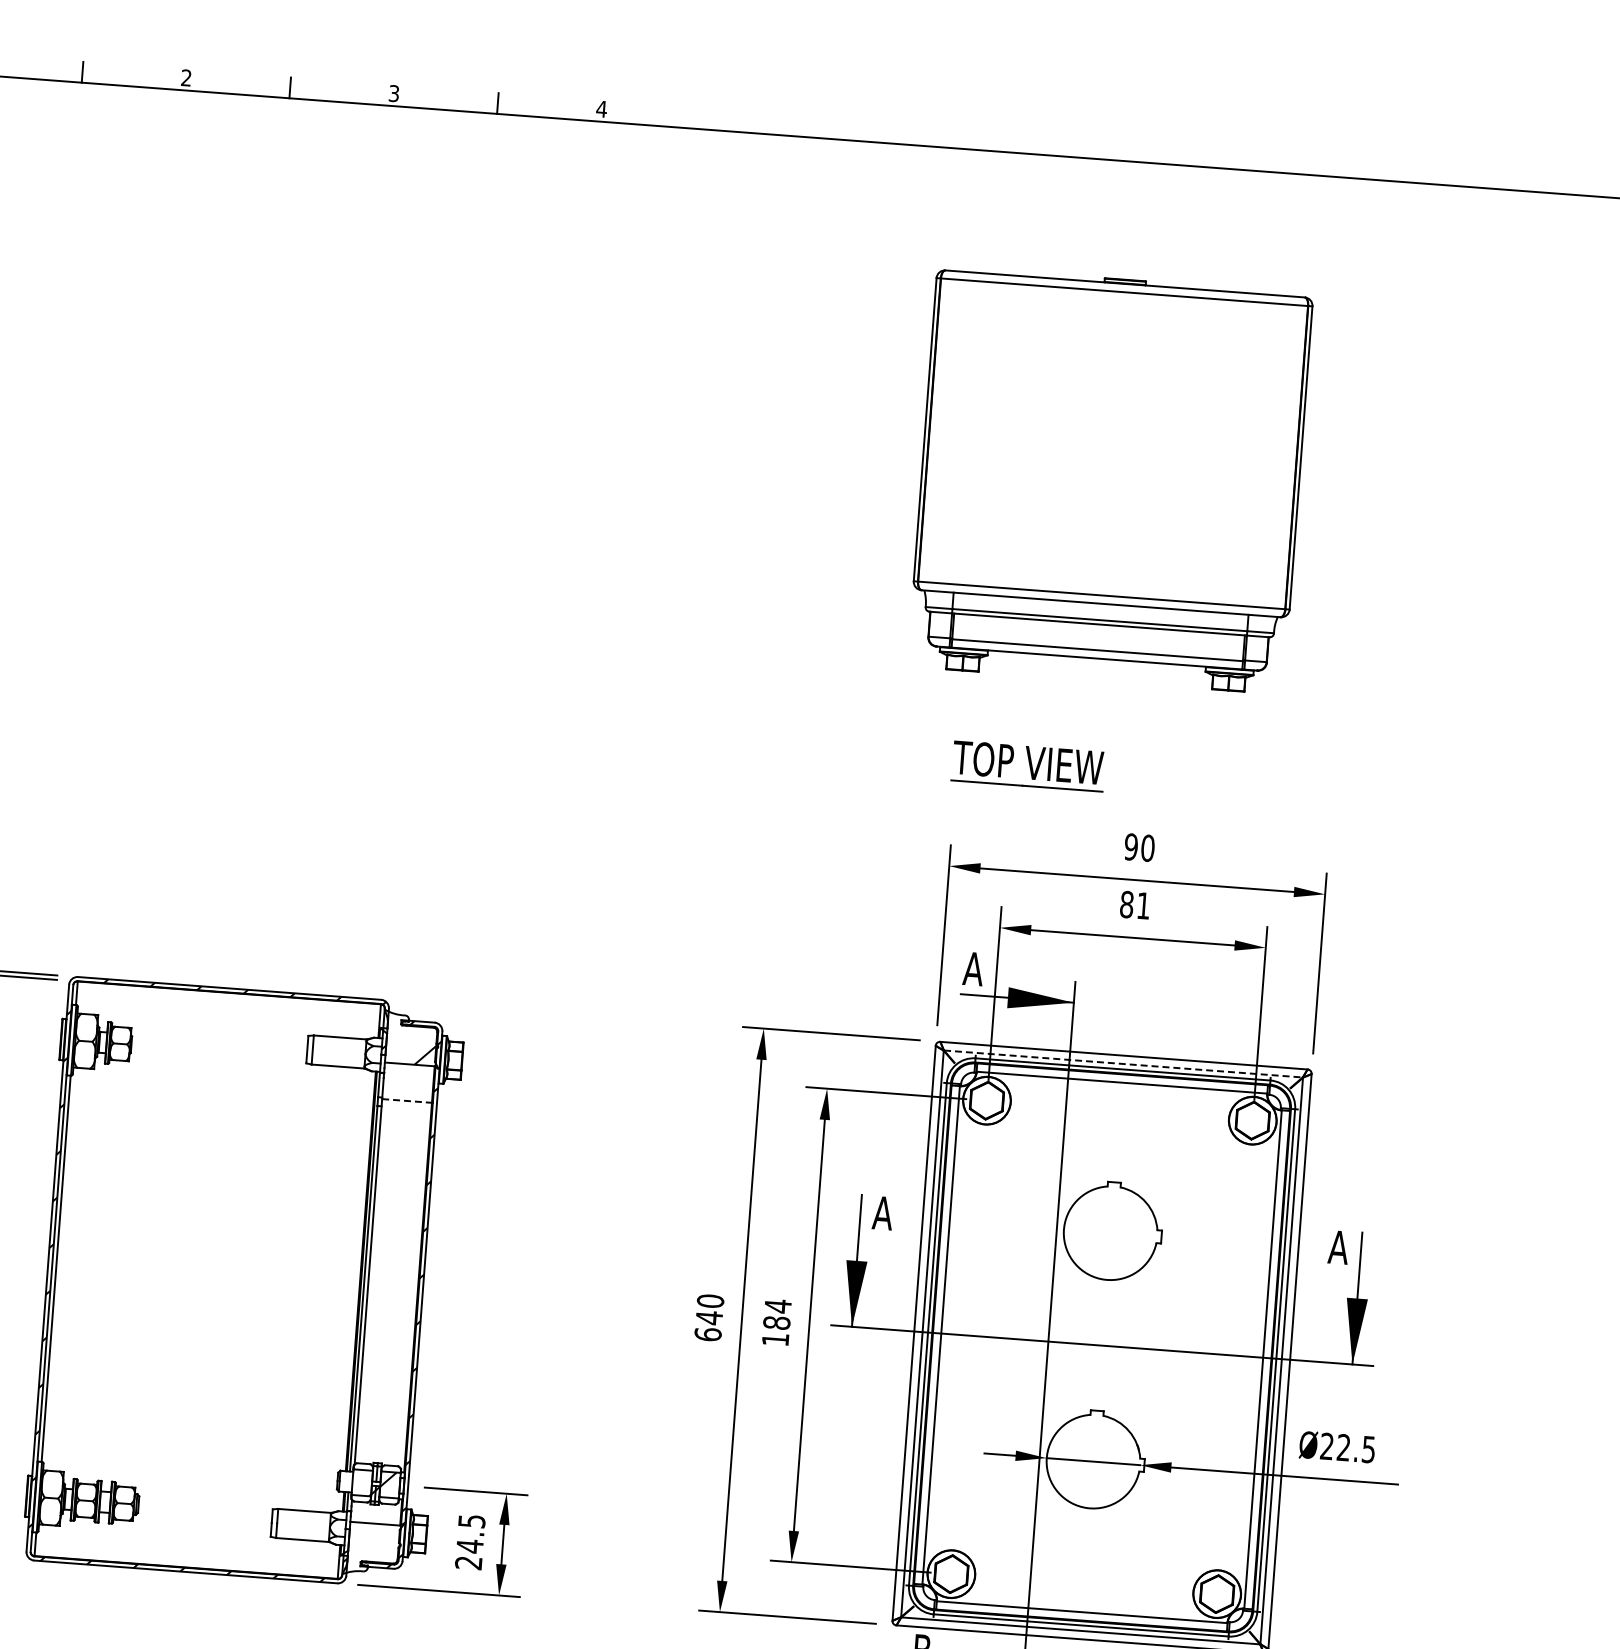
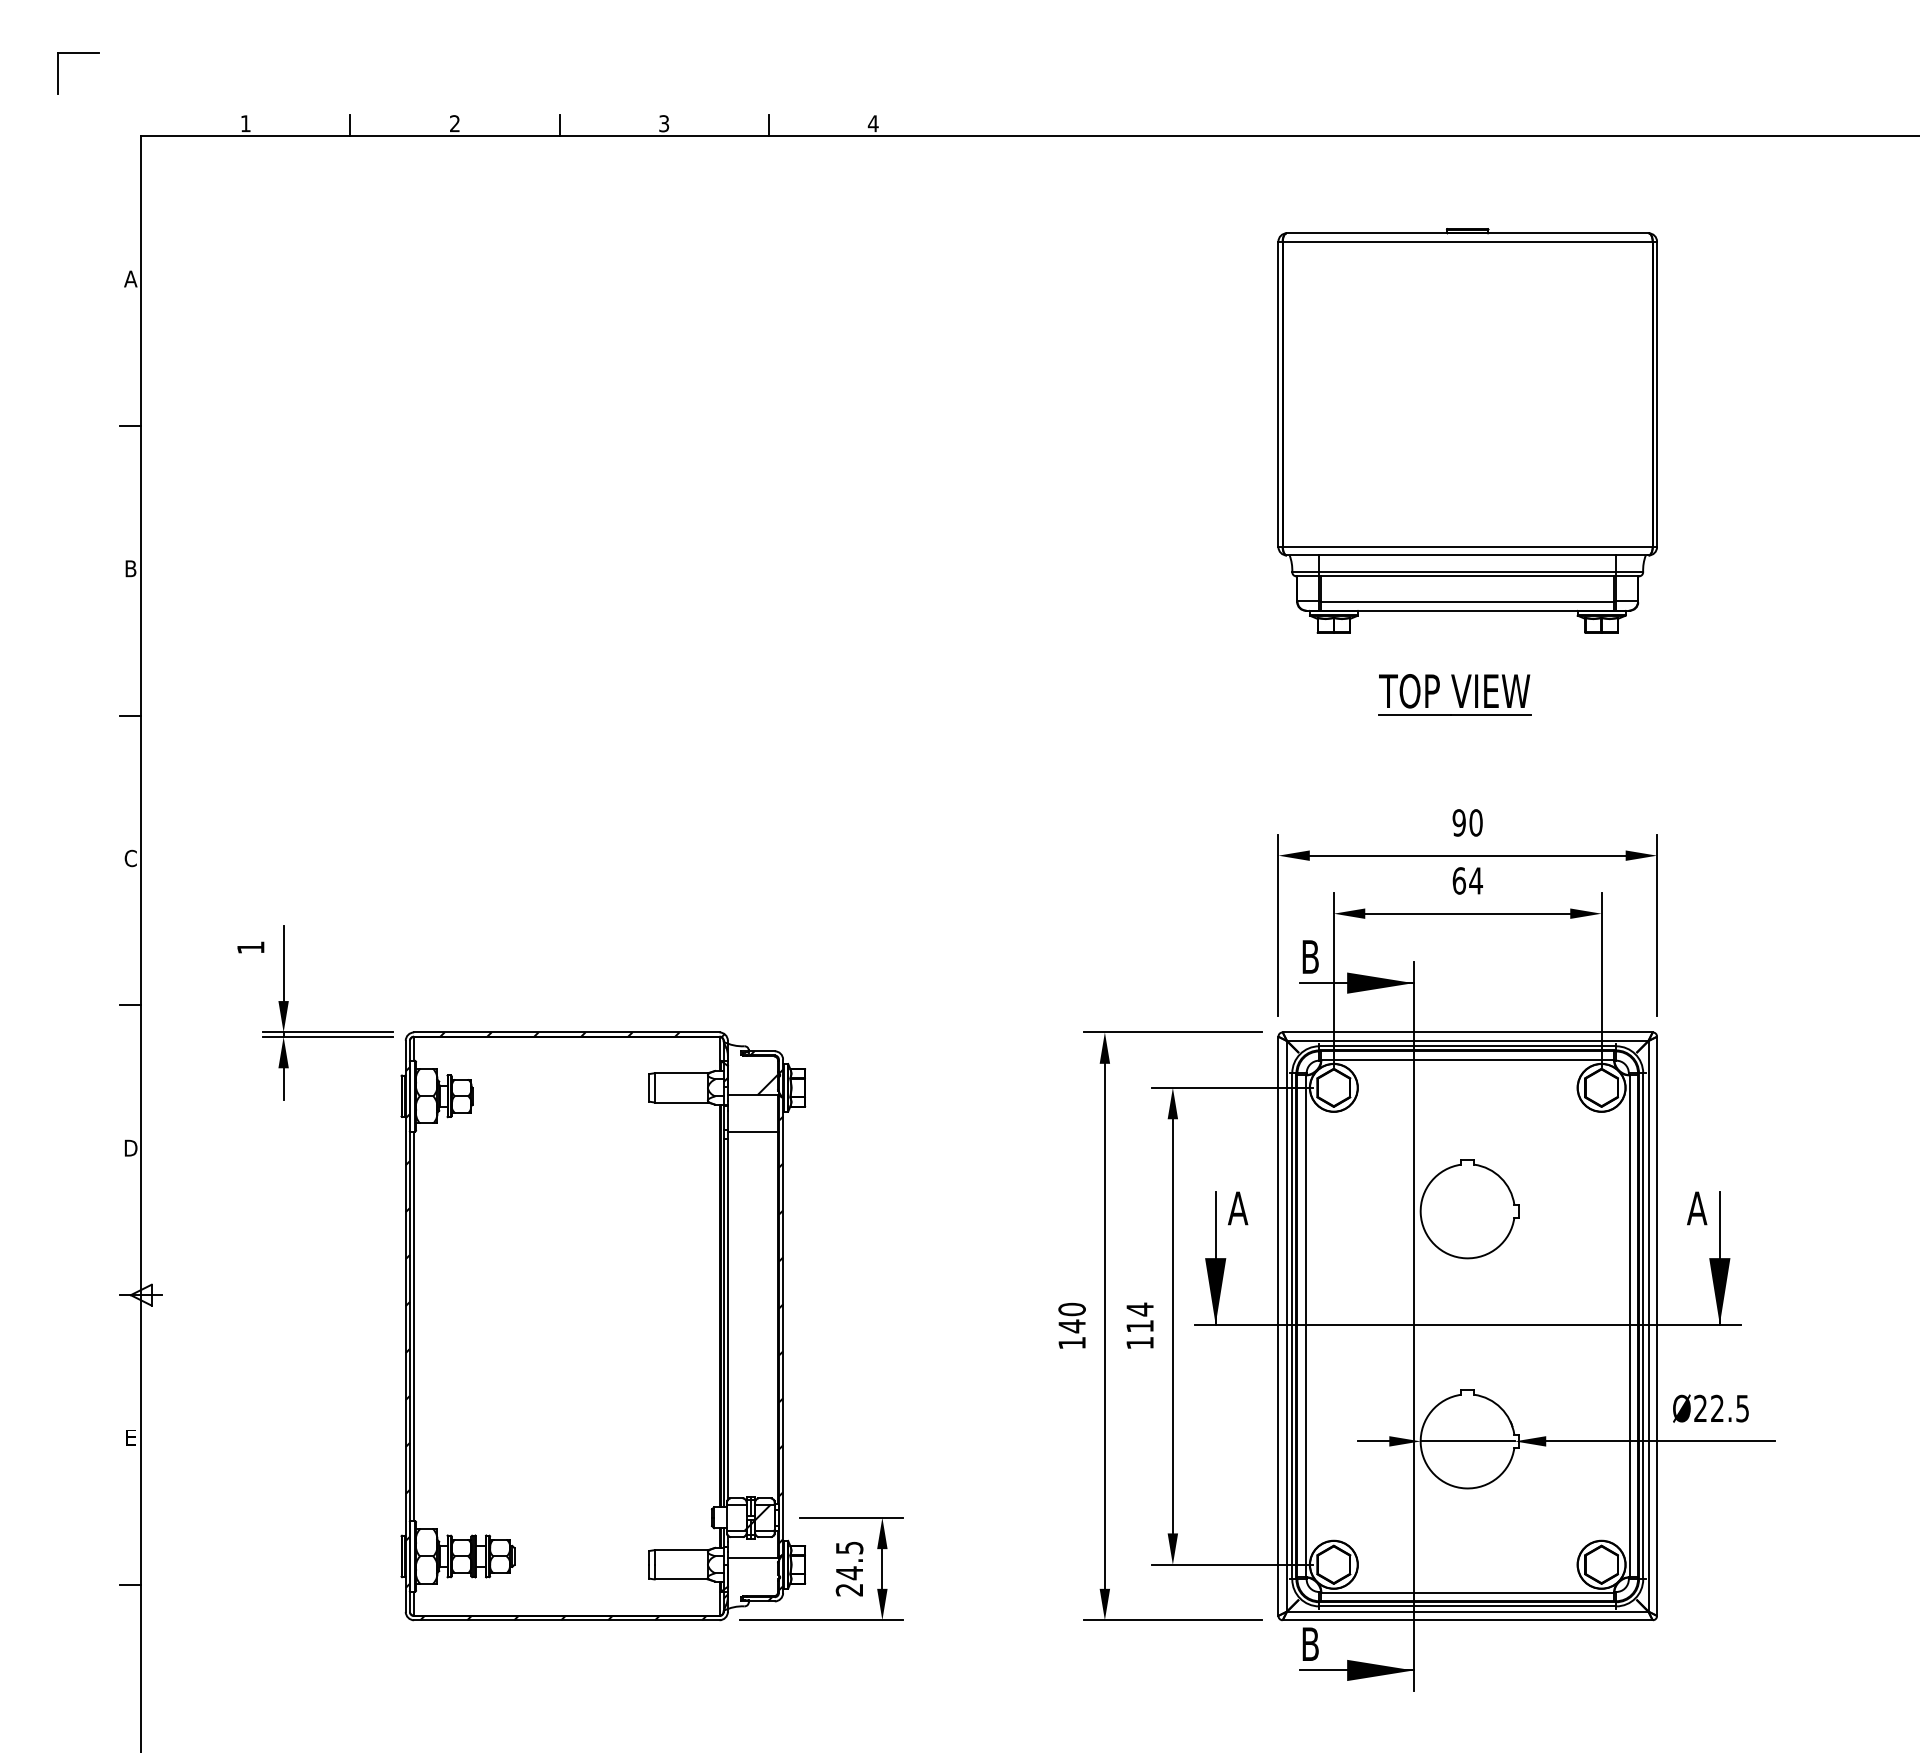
part: (1110, 479) -> (1467, 430), moved
part: (1027, 765) -> (1454, 694), moved
text: (1135, 904) -> (1467, 880), 81 -> 64
text: (973, 968) -> (1310, 956), A -> B
line: (1123, 1063) -> (1467, 1040), dashed -> solid
line: (407, 1100) -> (753, 1131), dashed -> solid
text: (776, 1322) -> (1139, 1325), 184 -> 114
text: (707, 1333) -> (1071, 1342), 640 -> 140

